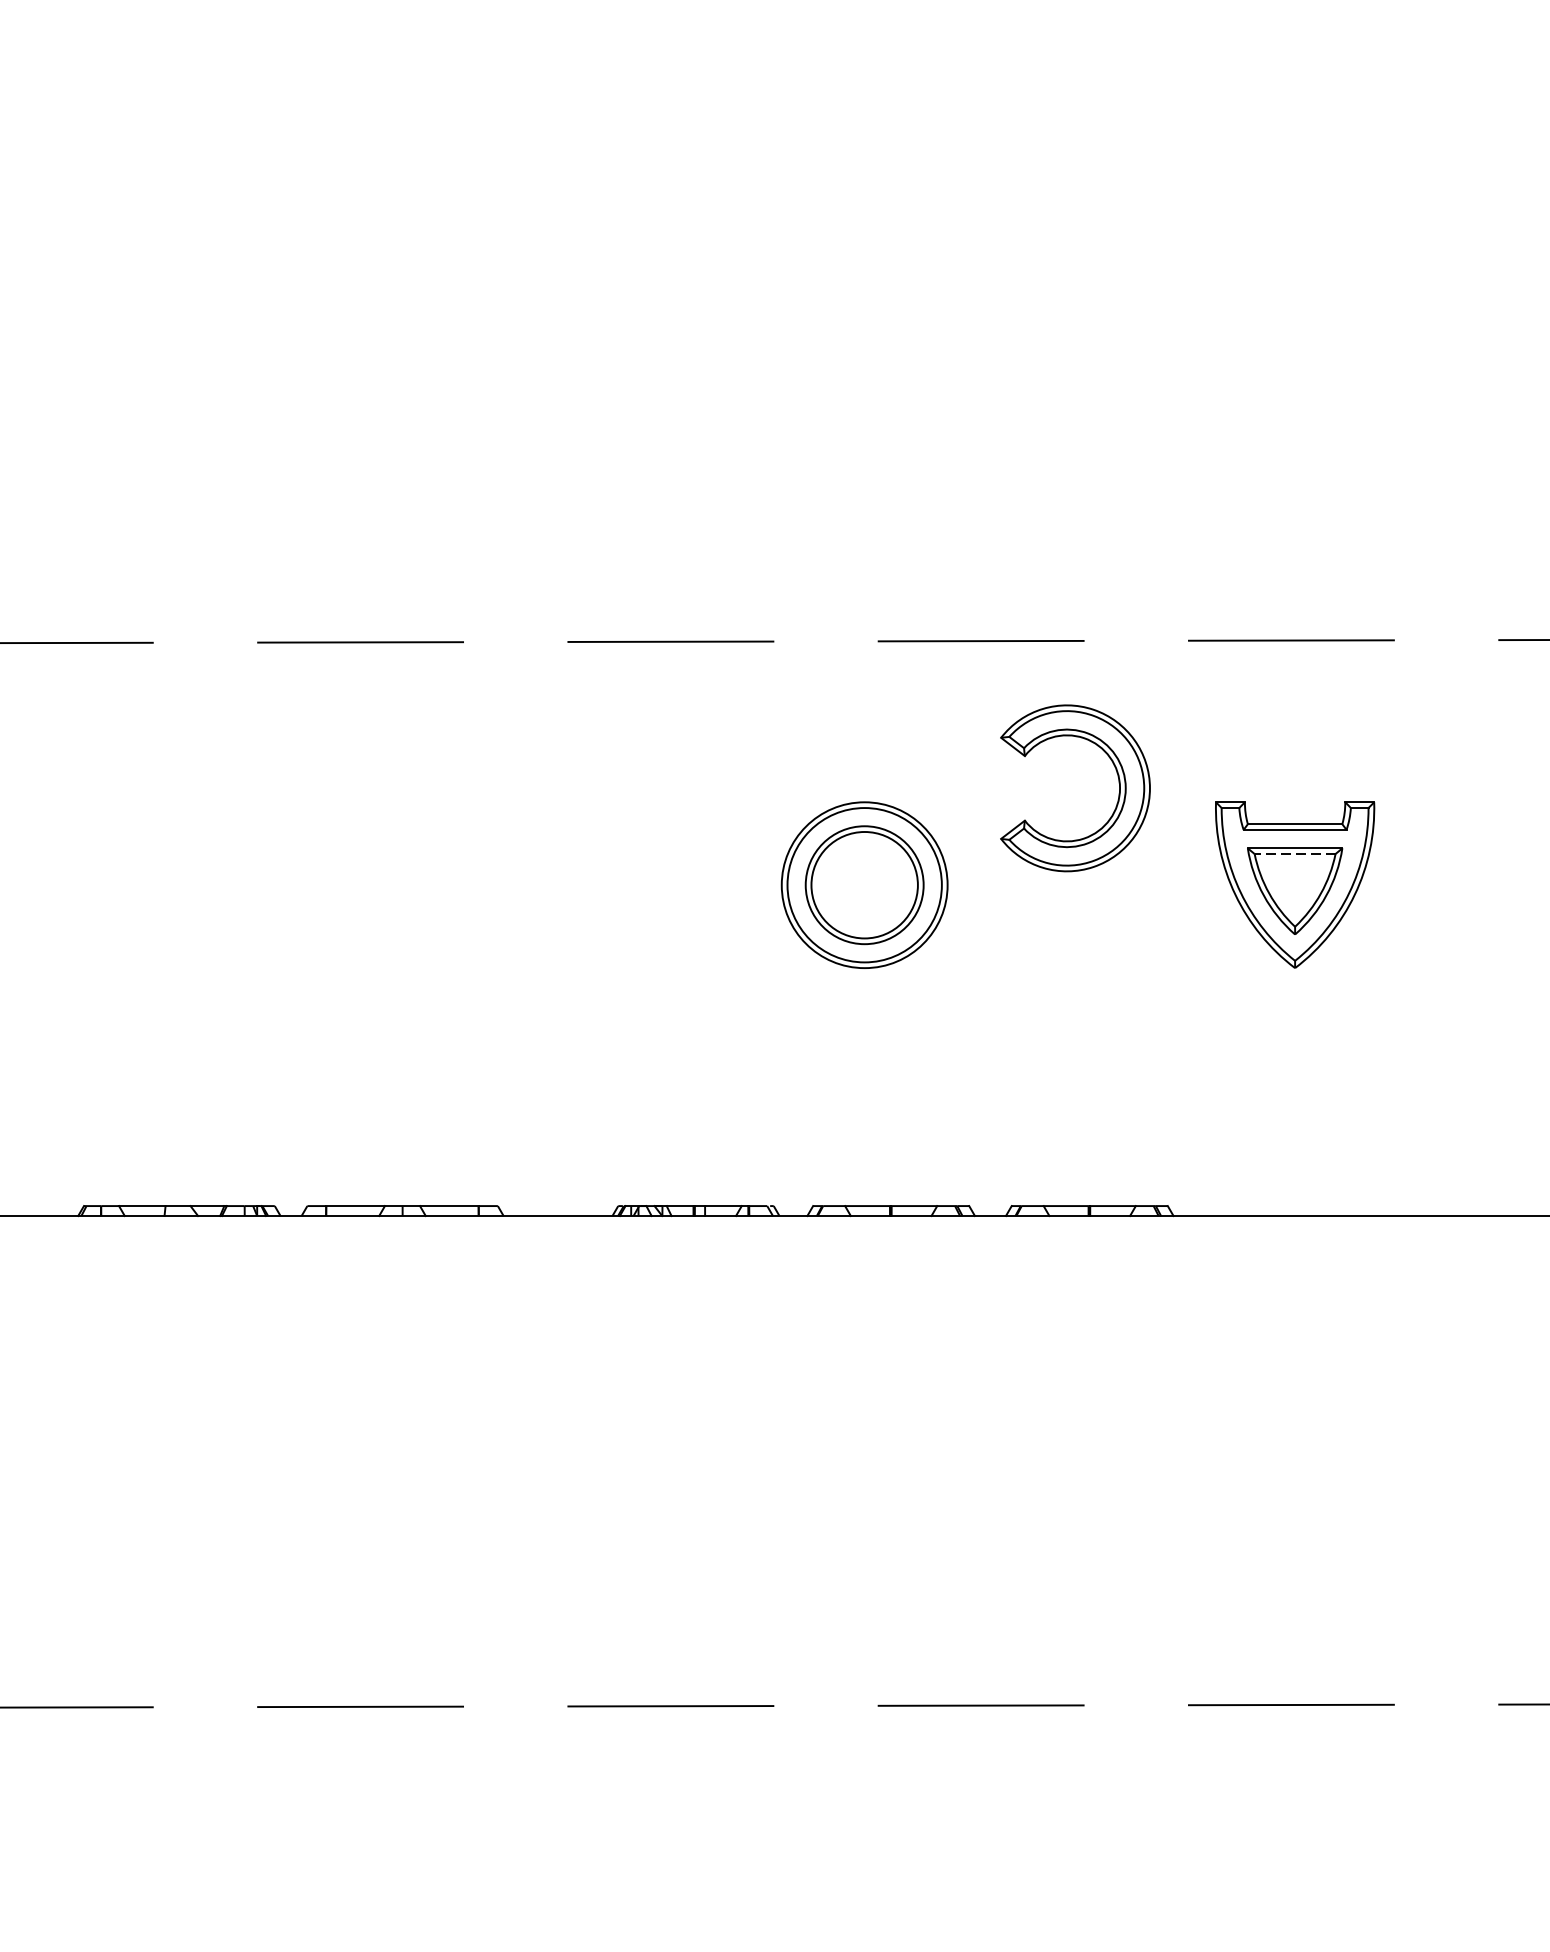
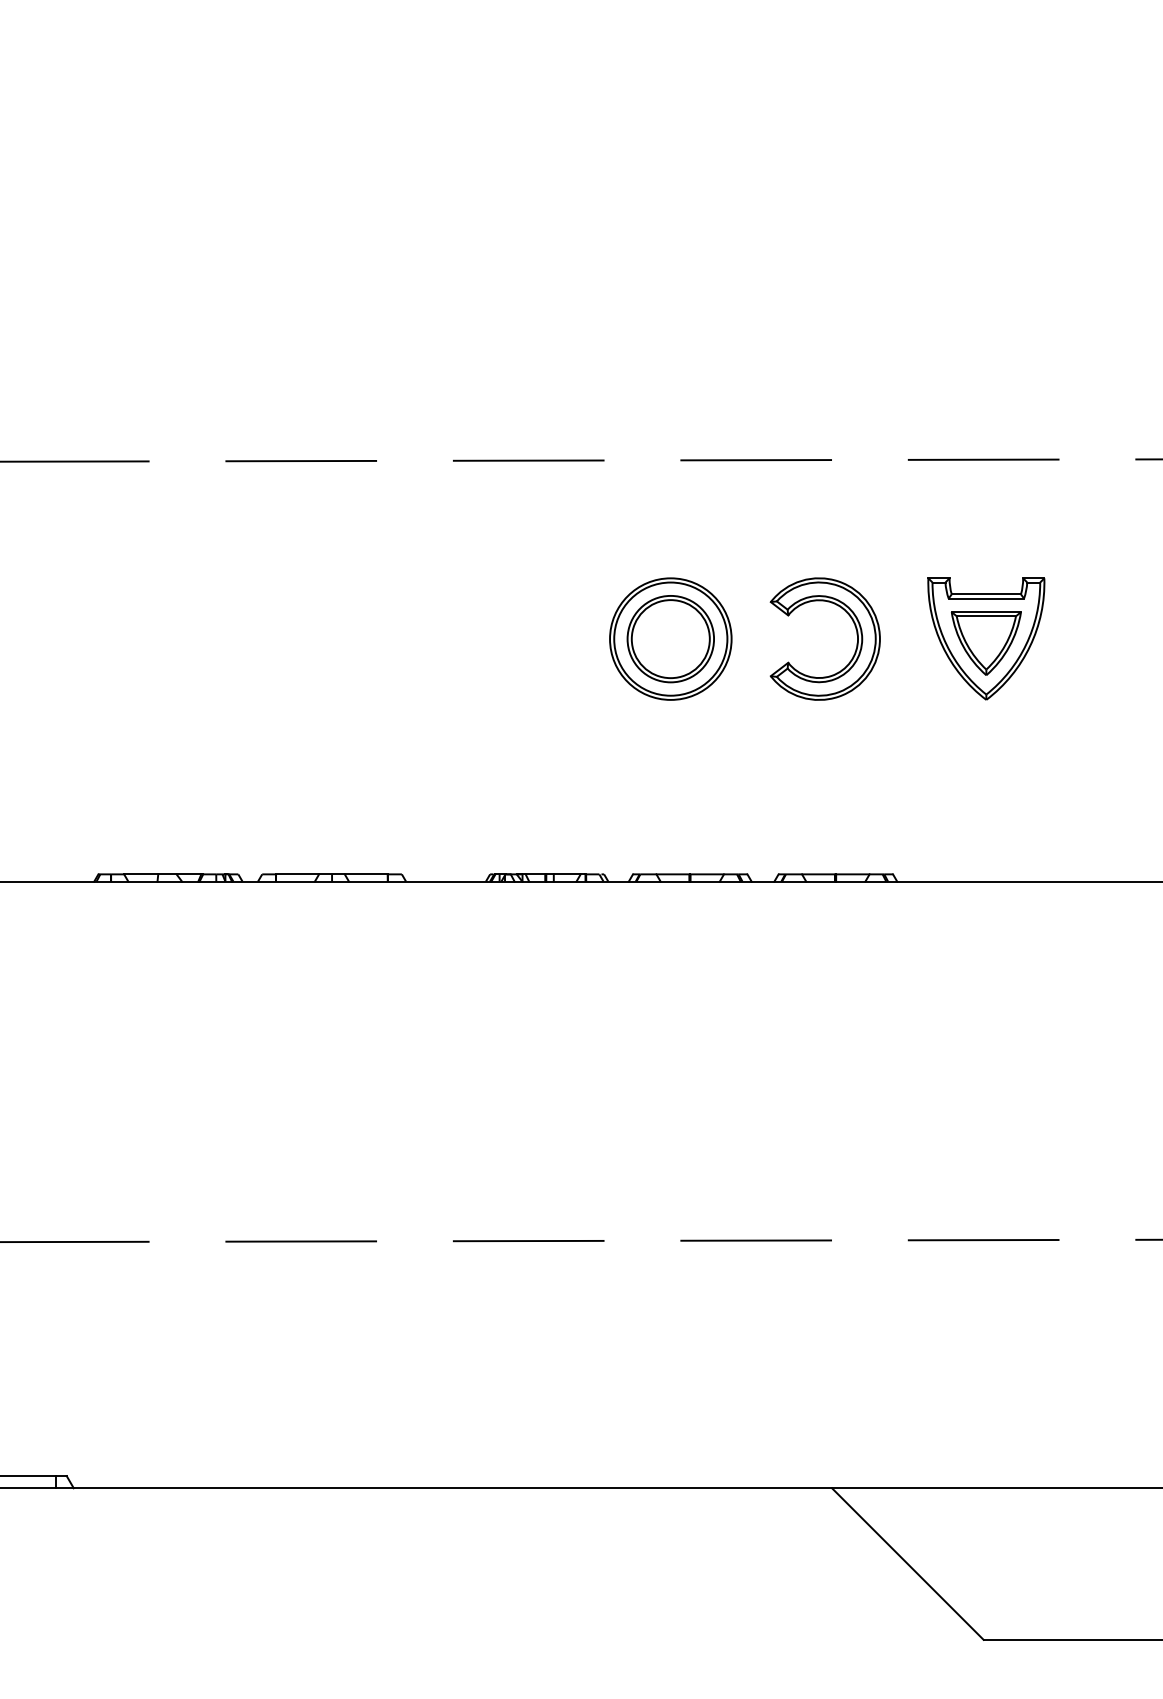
part: (1117, 782) -> (856, 634), moved
line: (1295, 854) -> (986, 616), dashed -> solid

